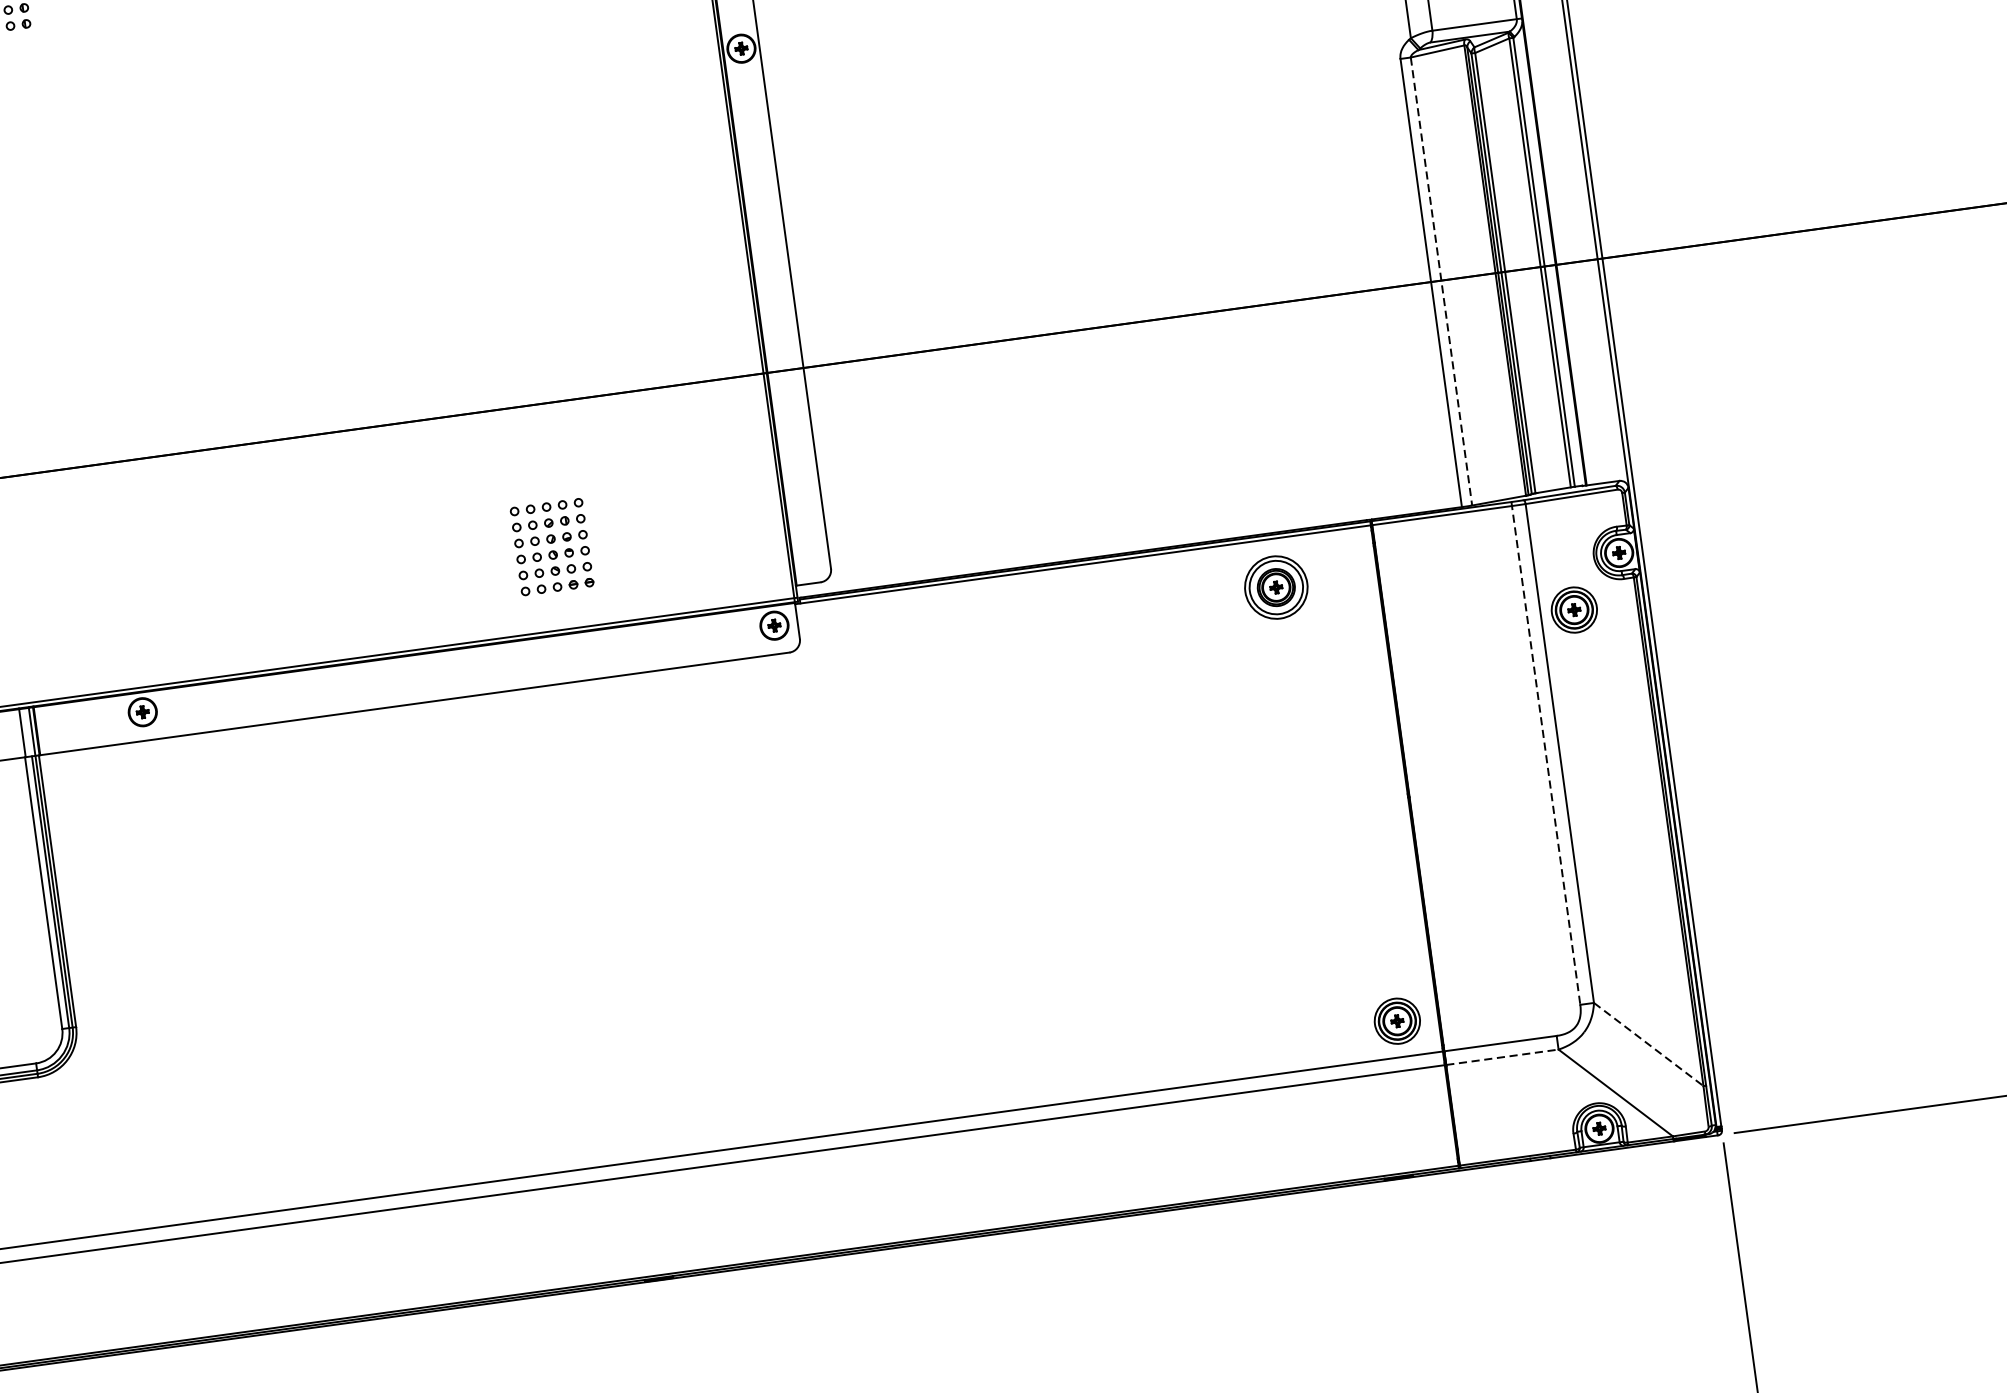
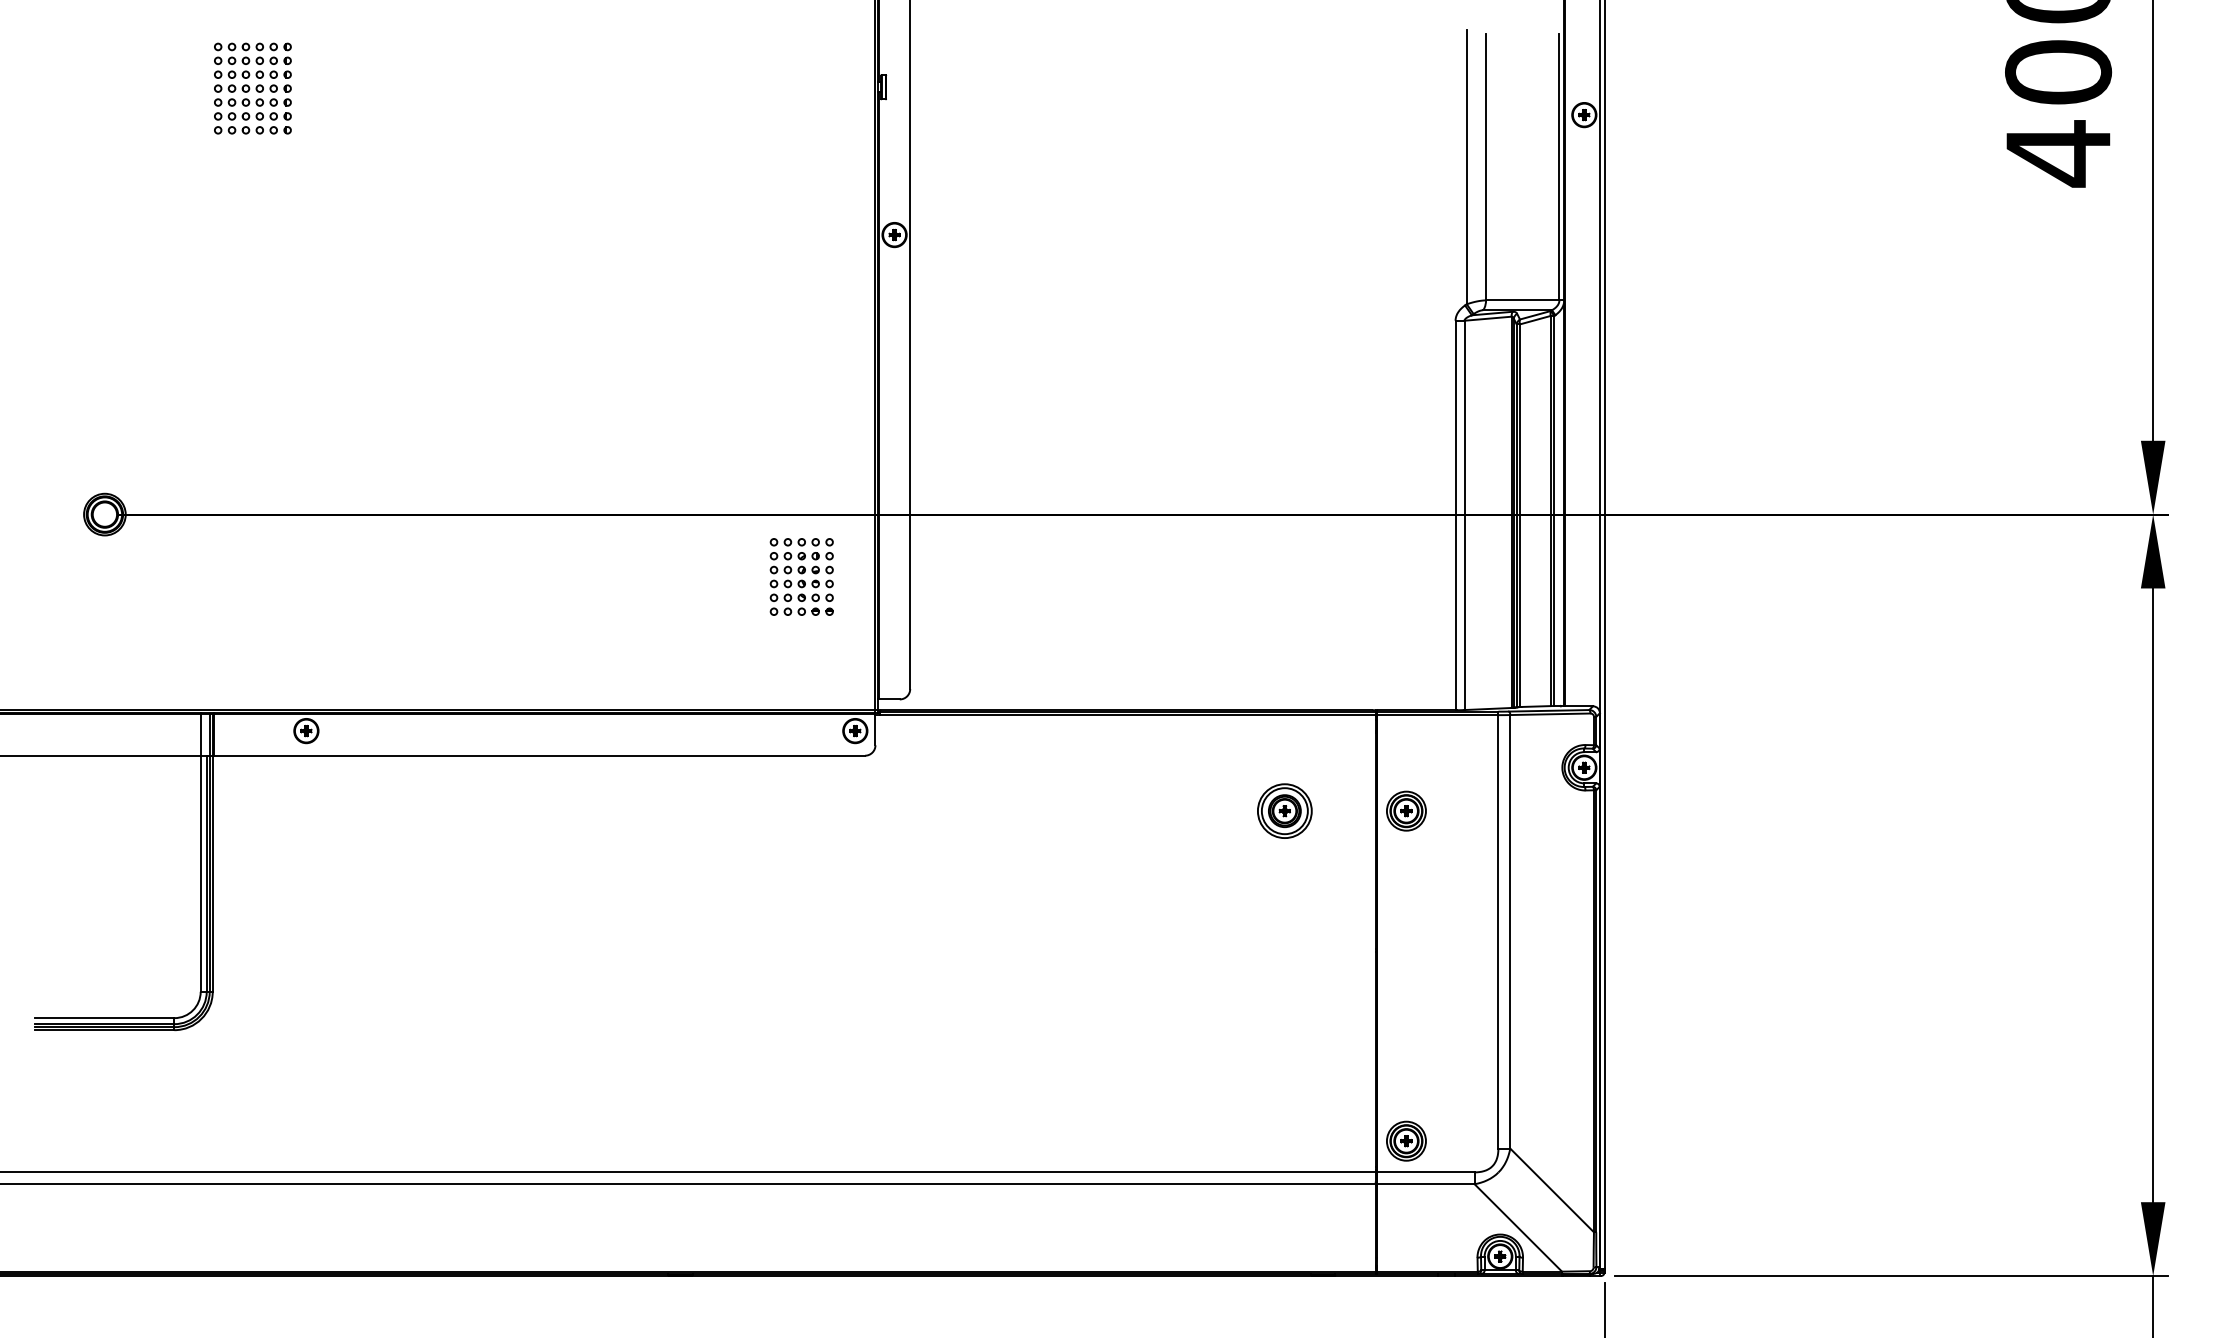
line: (1441, 281) -> (1464, 515), dashed -> solid
part: (551, 546) -> (801, 576), moved
part: (1275, 586) -> (1284, 810), moved
part: (1574, 609) -> (1406, 810), moved
line: (1546, 753) -> (1498, 930), dashed -> solid
part: (1397, 1020) -> (1406, 1140), moved
line: (1649, 1044) -> (1552, 1190), dashed -> solid
line: (1502, 1057) -> (1425, 1184), dashed -> solid

